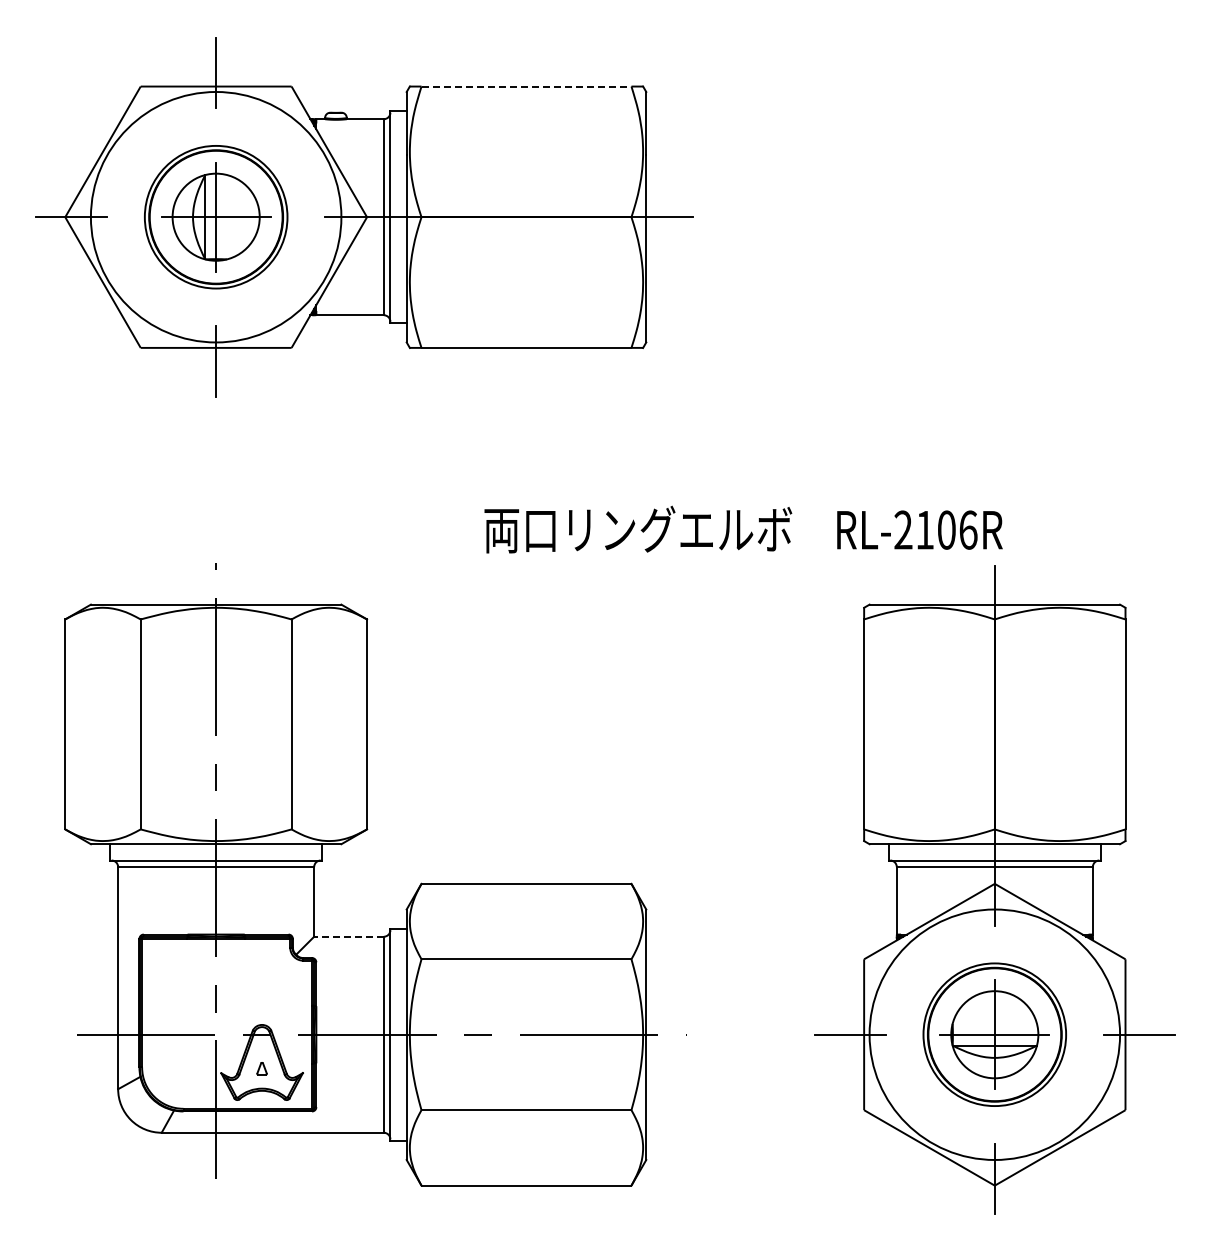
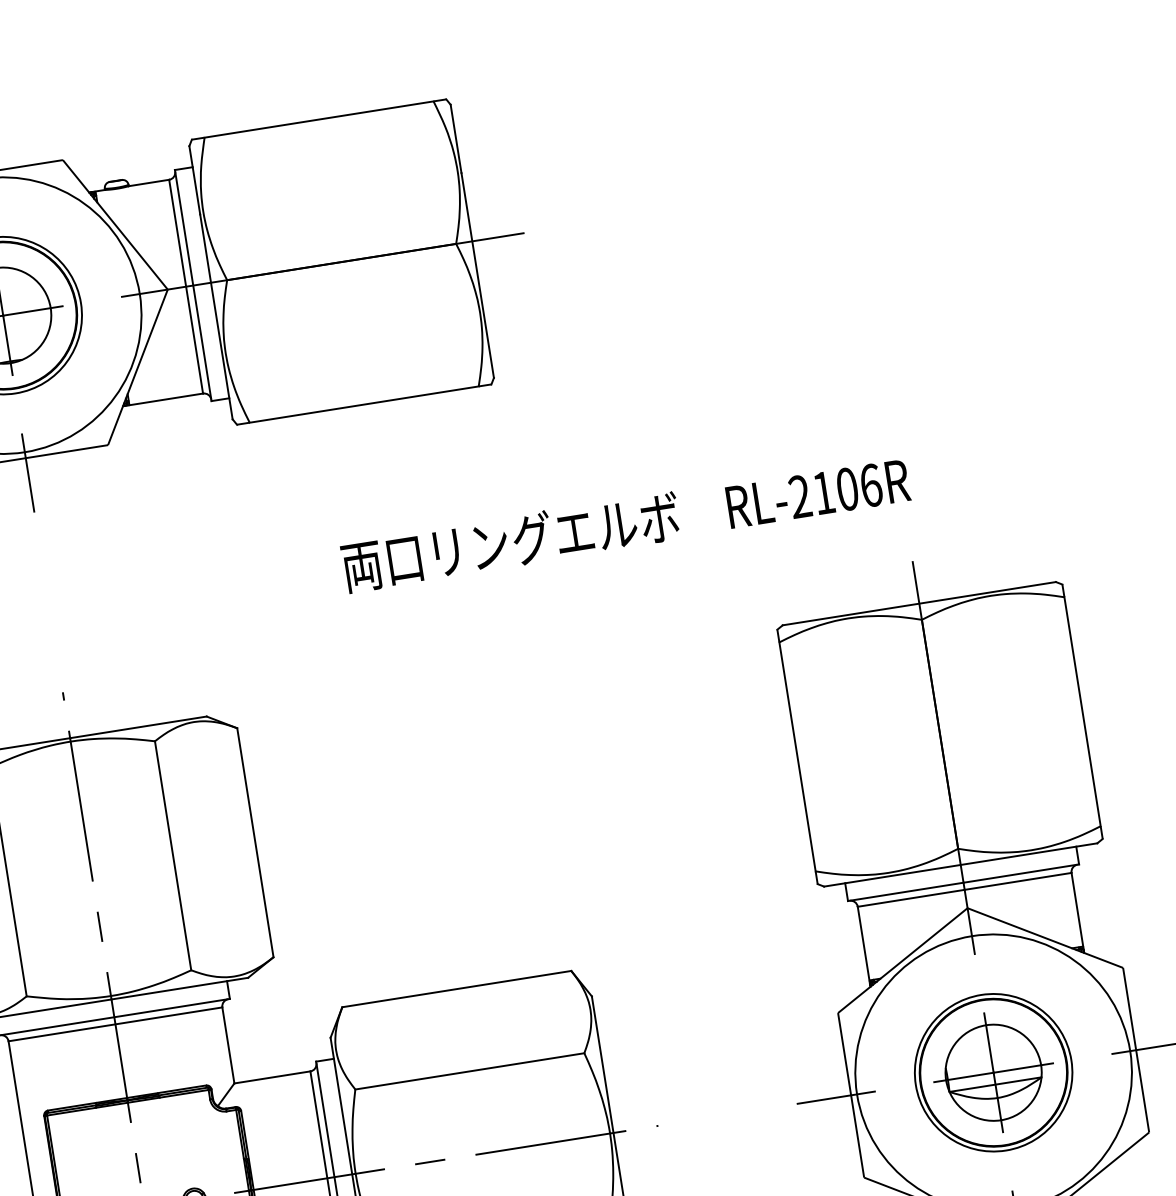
line: (526, 86) -> (319, 119), dashed -> solid
text: (743, 529) -> (625, 523), moved
line: (349, 936) -> (272, 1077), dashed -> solid

